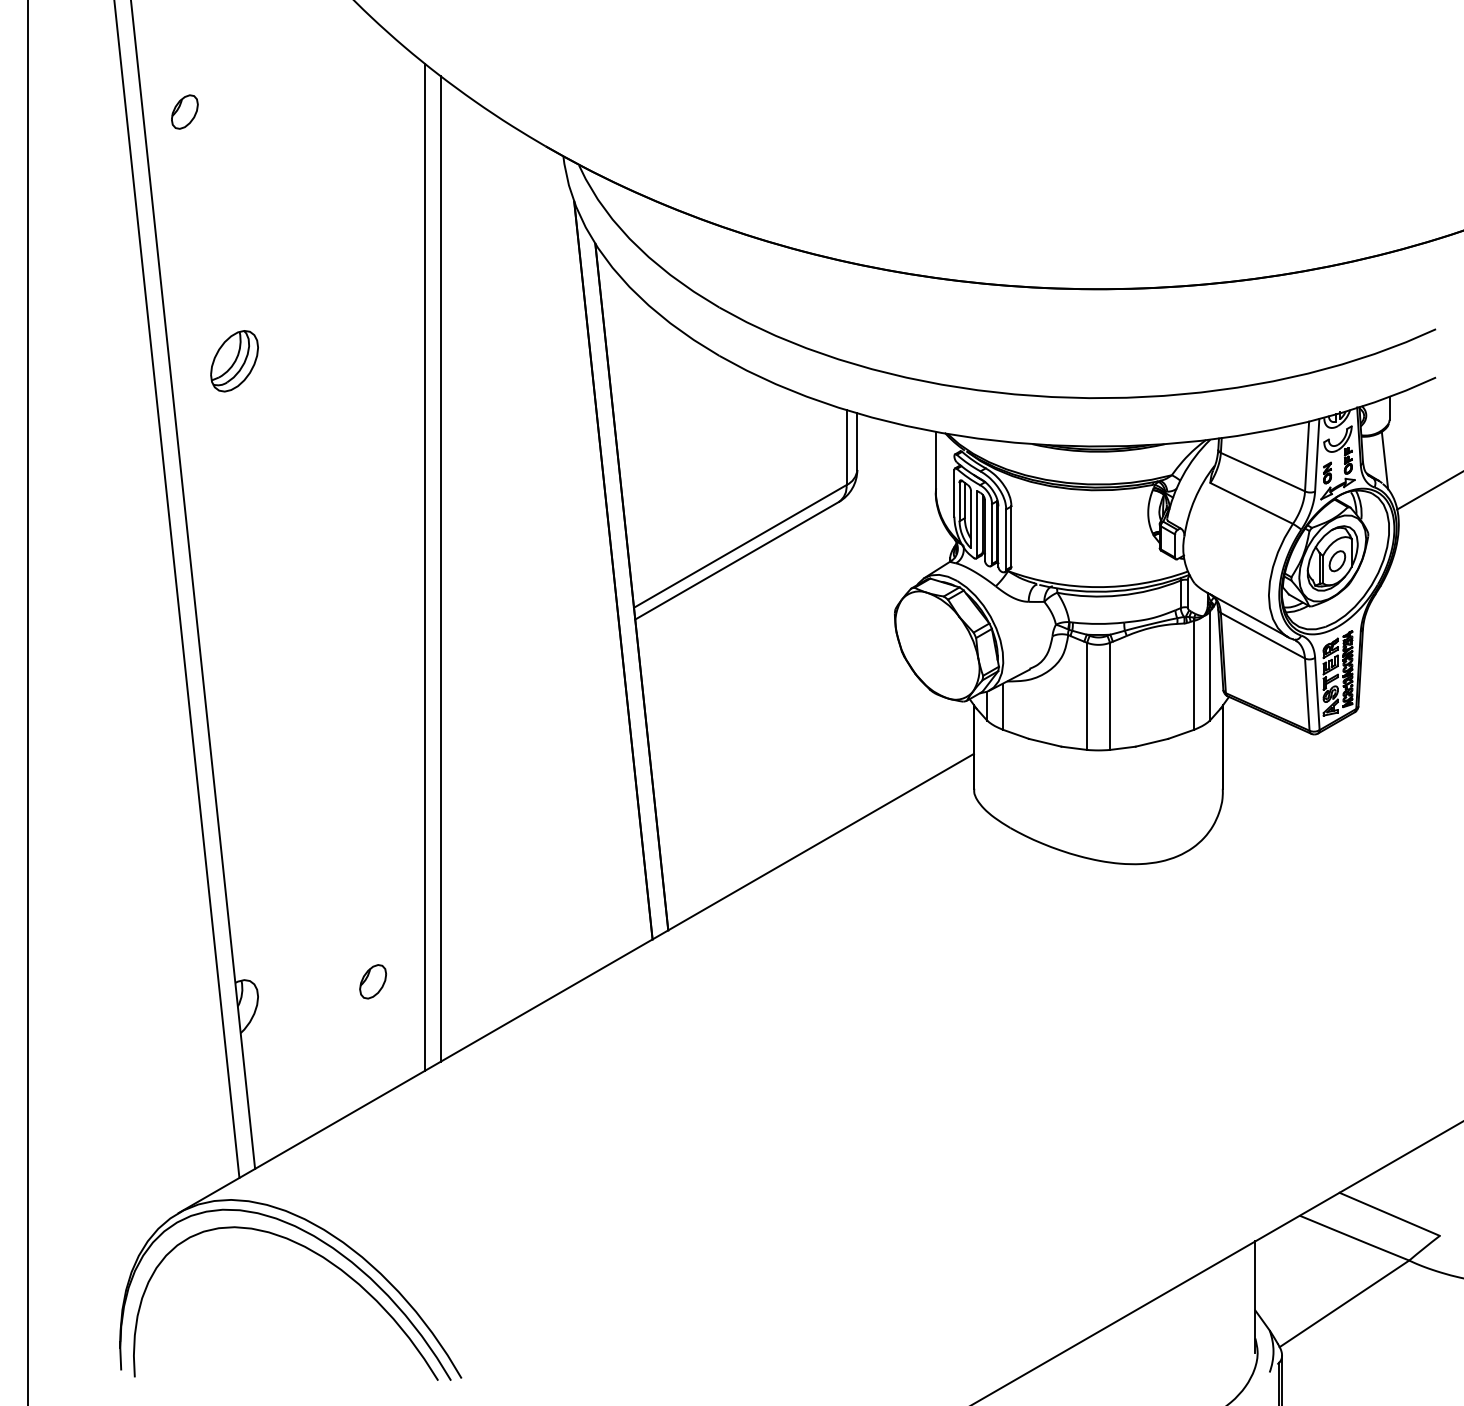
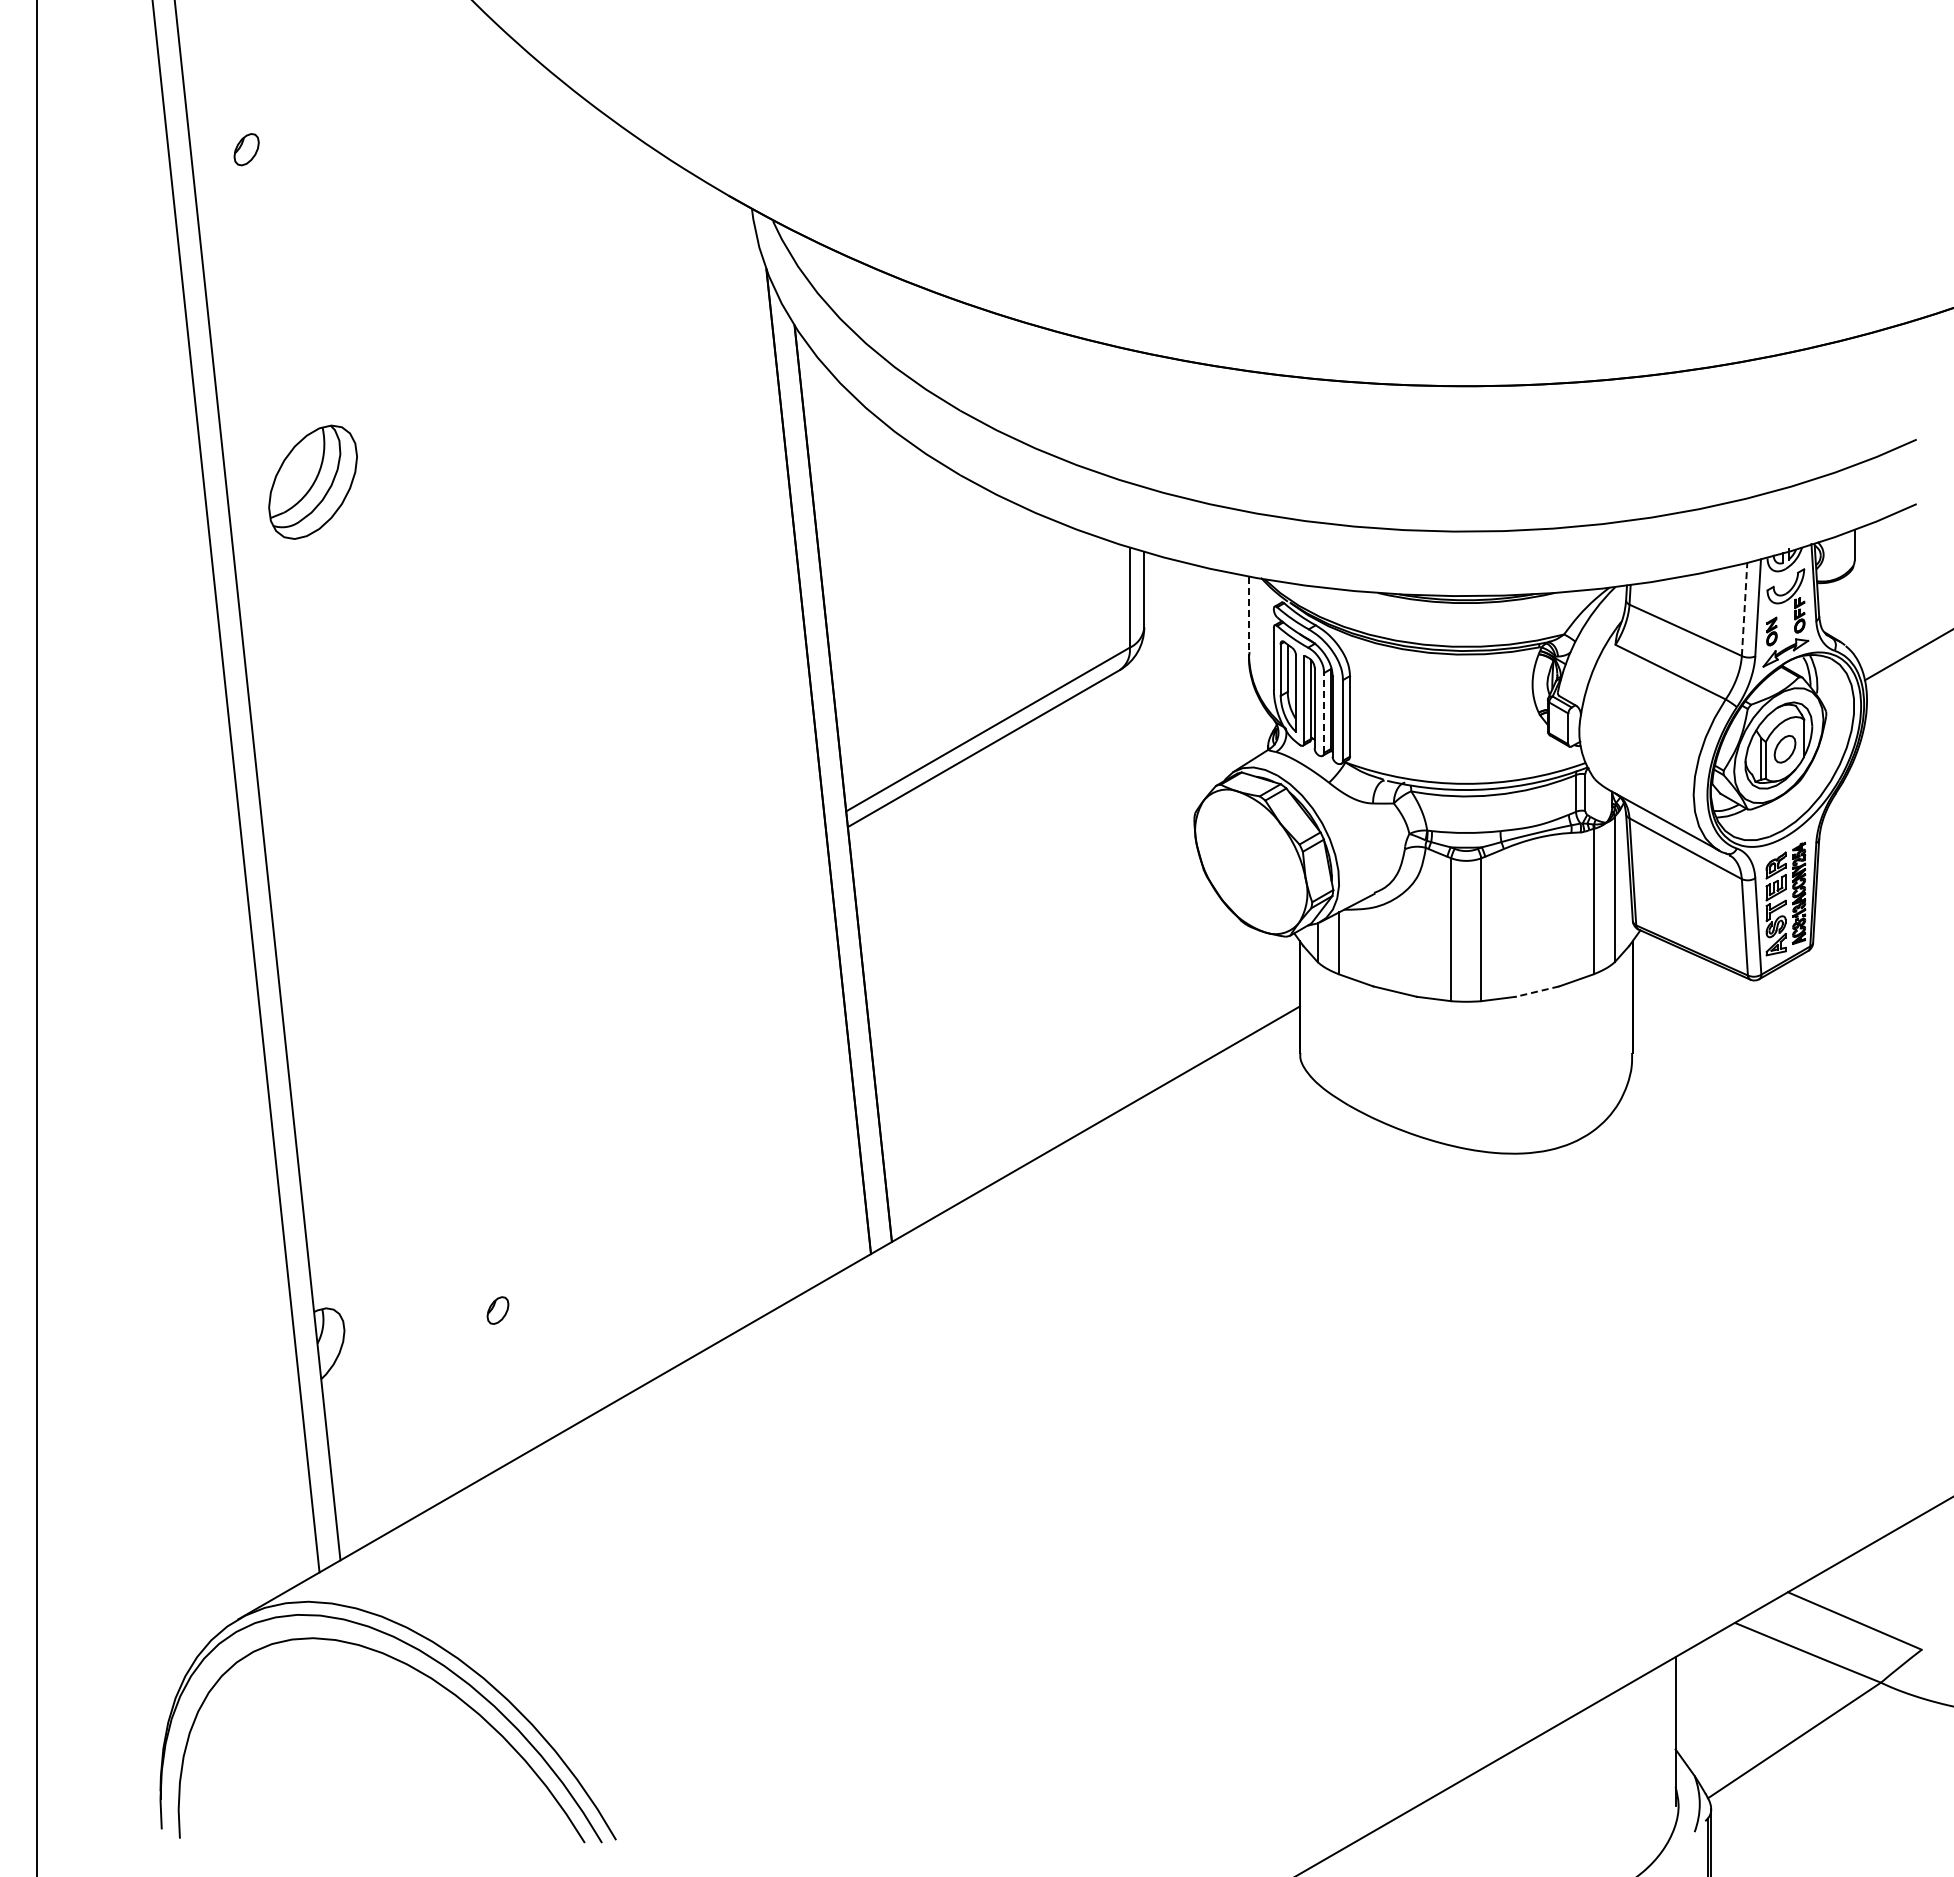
part: (184, 111) -> (246, 149), size x0.7
part: (234, 361) -> (312, 482), size x1.4
line: (1307, 456) -> (1744, 609), solid -> dashed
line: (1384, 460) -> (1848, 614), removed
line: (936, 462) -> (1249, 617), solid -> dashed
line: (992, 534) -> (1324, 713), solid -> dashed
line: (425, 567) -> (567, 757), removed
line: (440, 568) -> (588, 759), removed
line: (1151, 742) -> (1537, 991), solid -> dashed
part: (372, 981) -> (497, 1310), size x0.6

